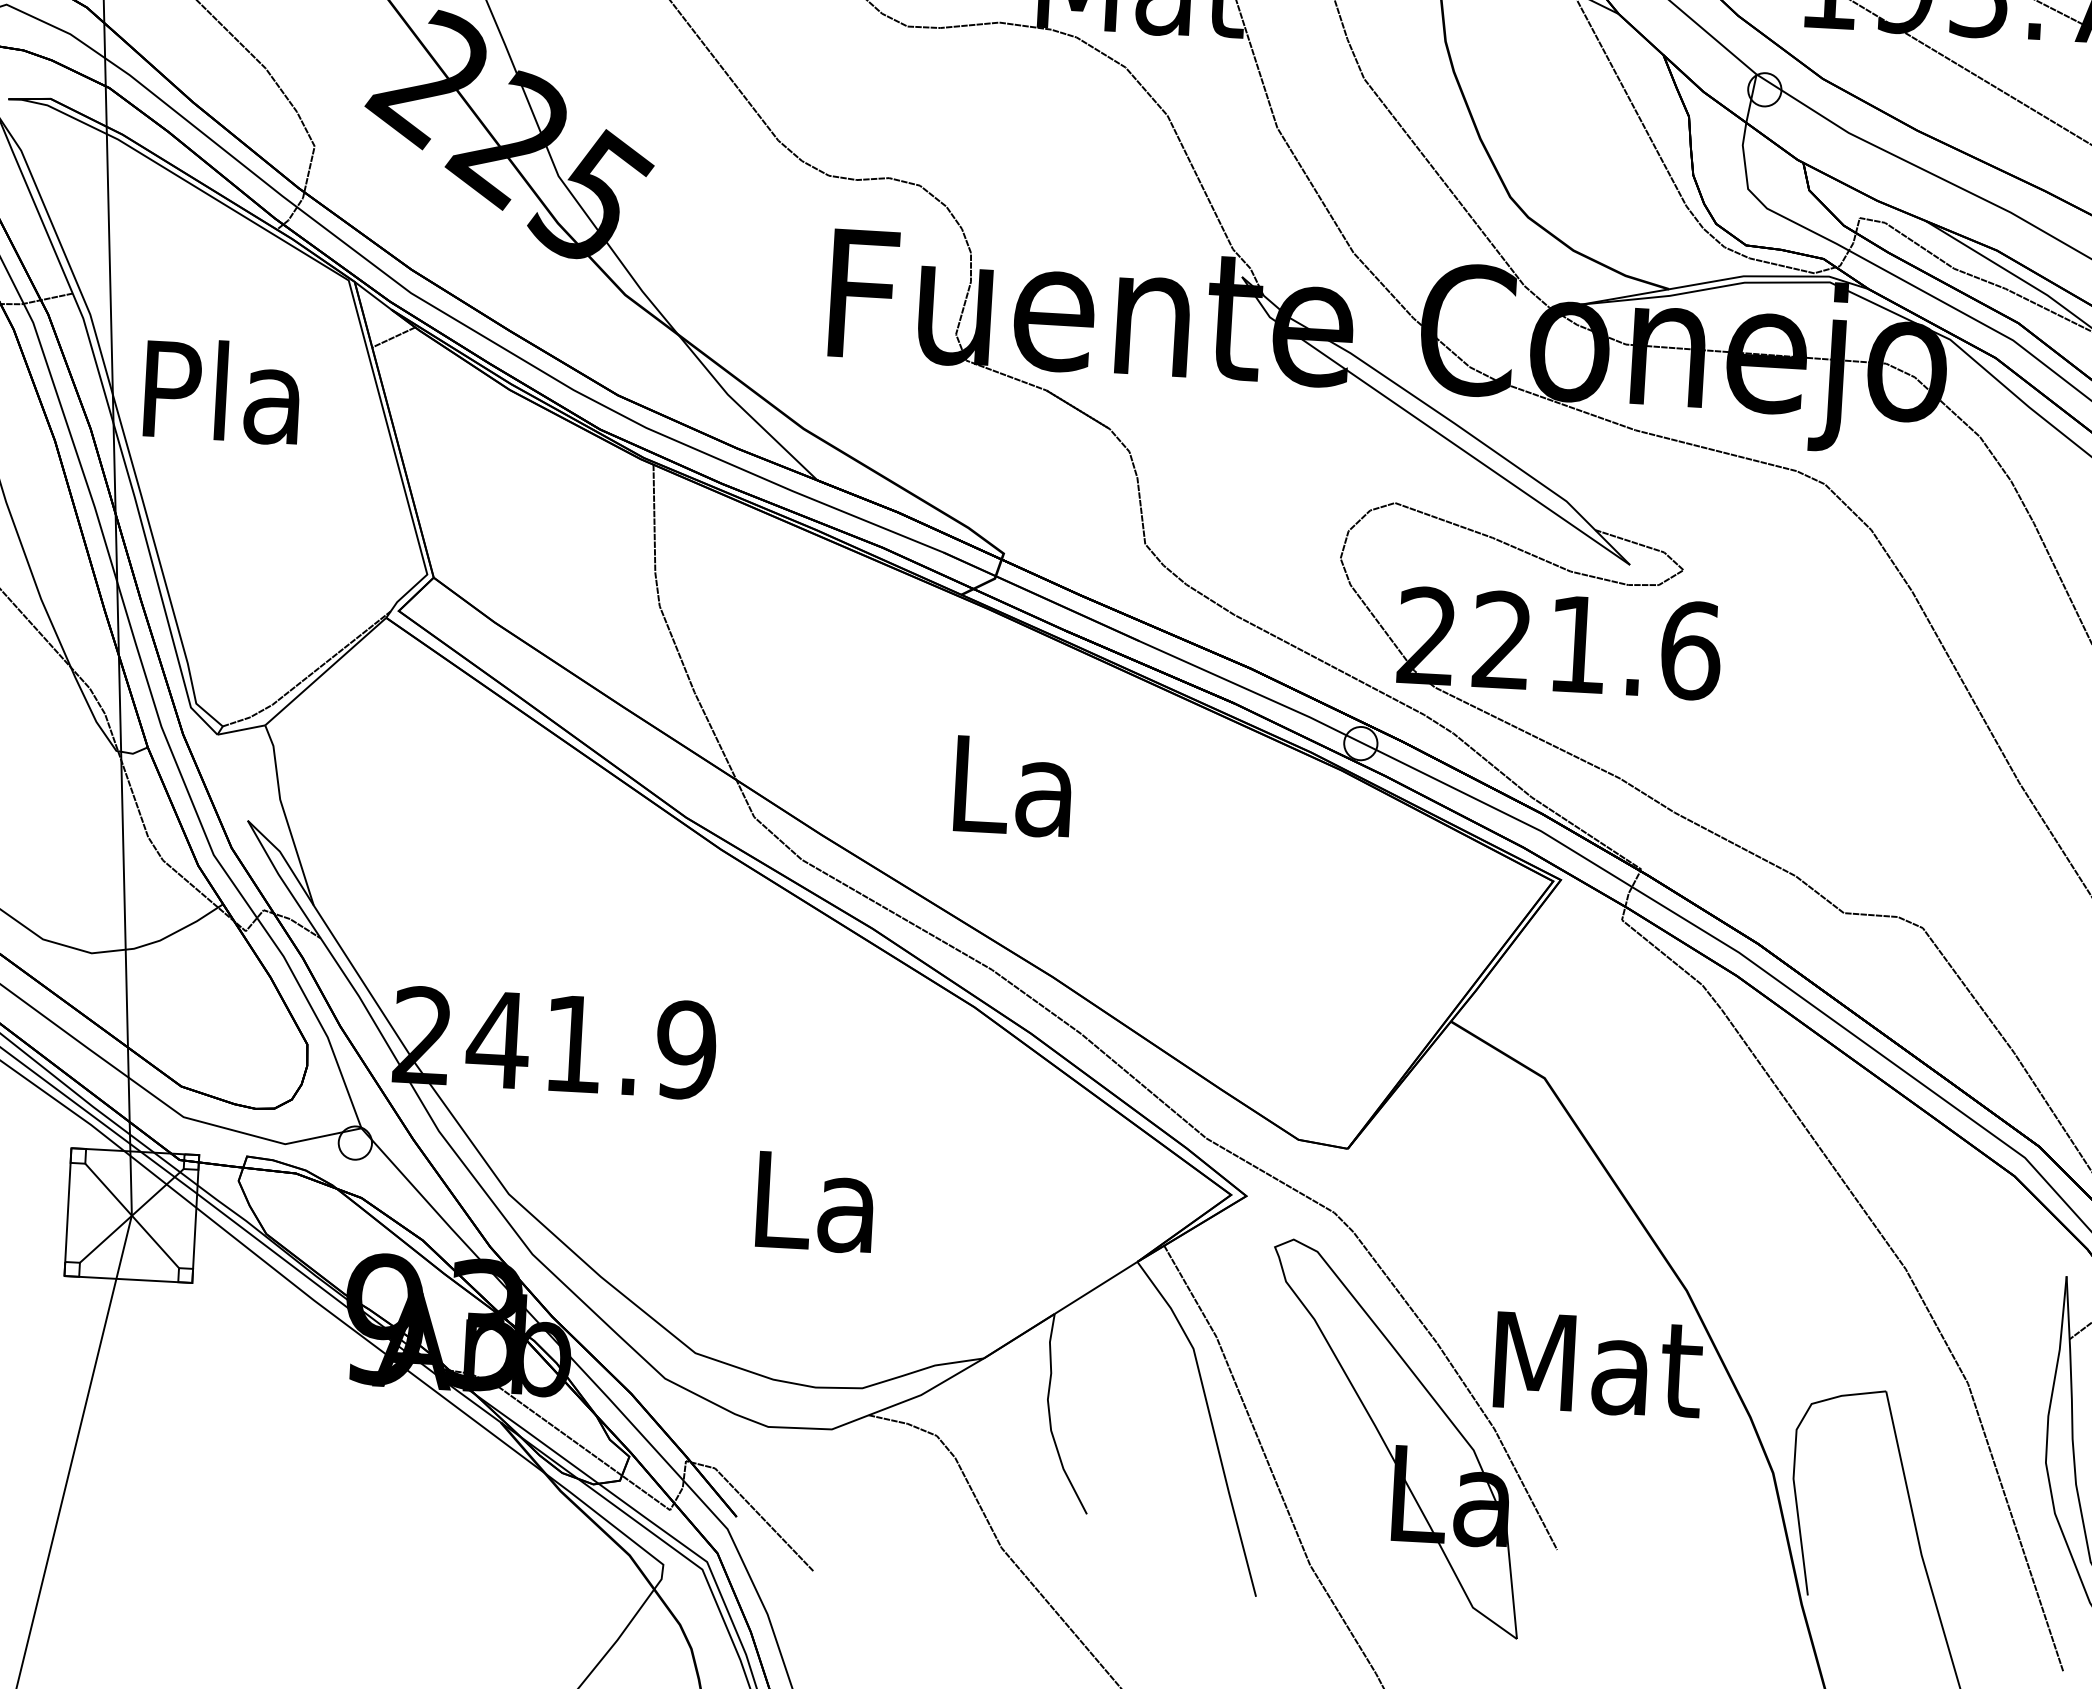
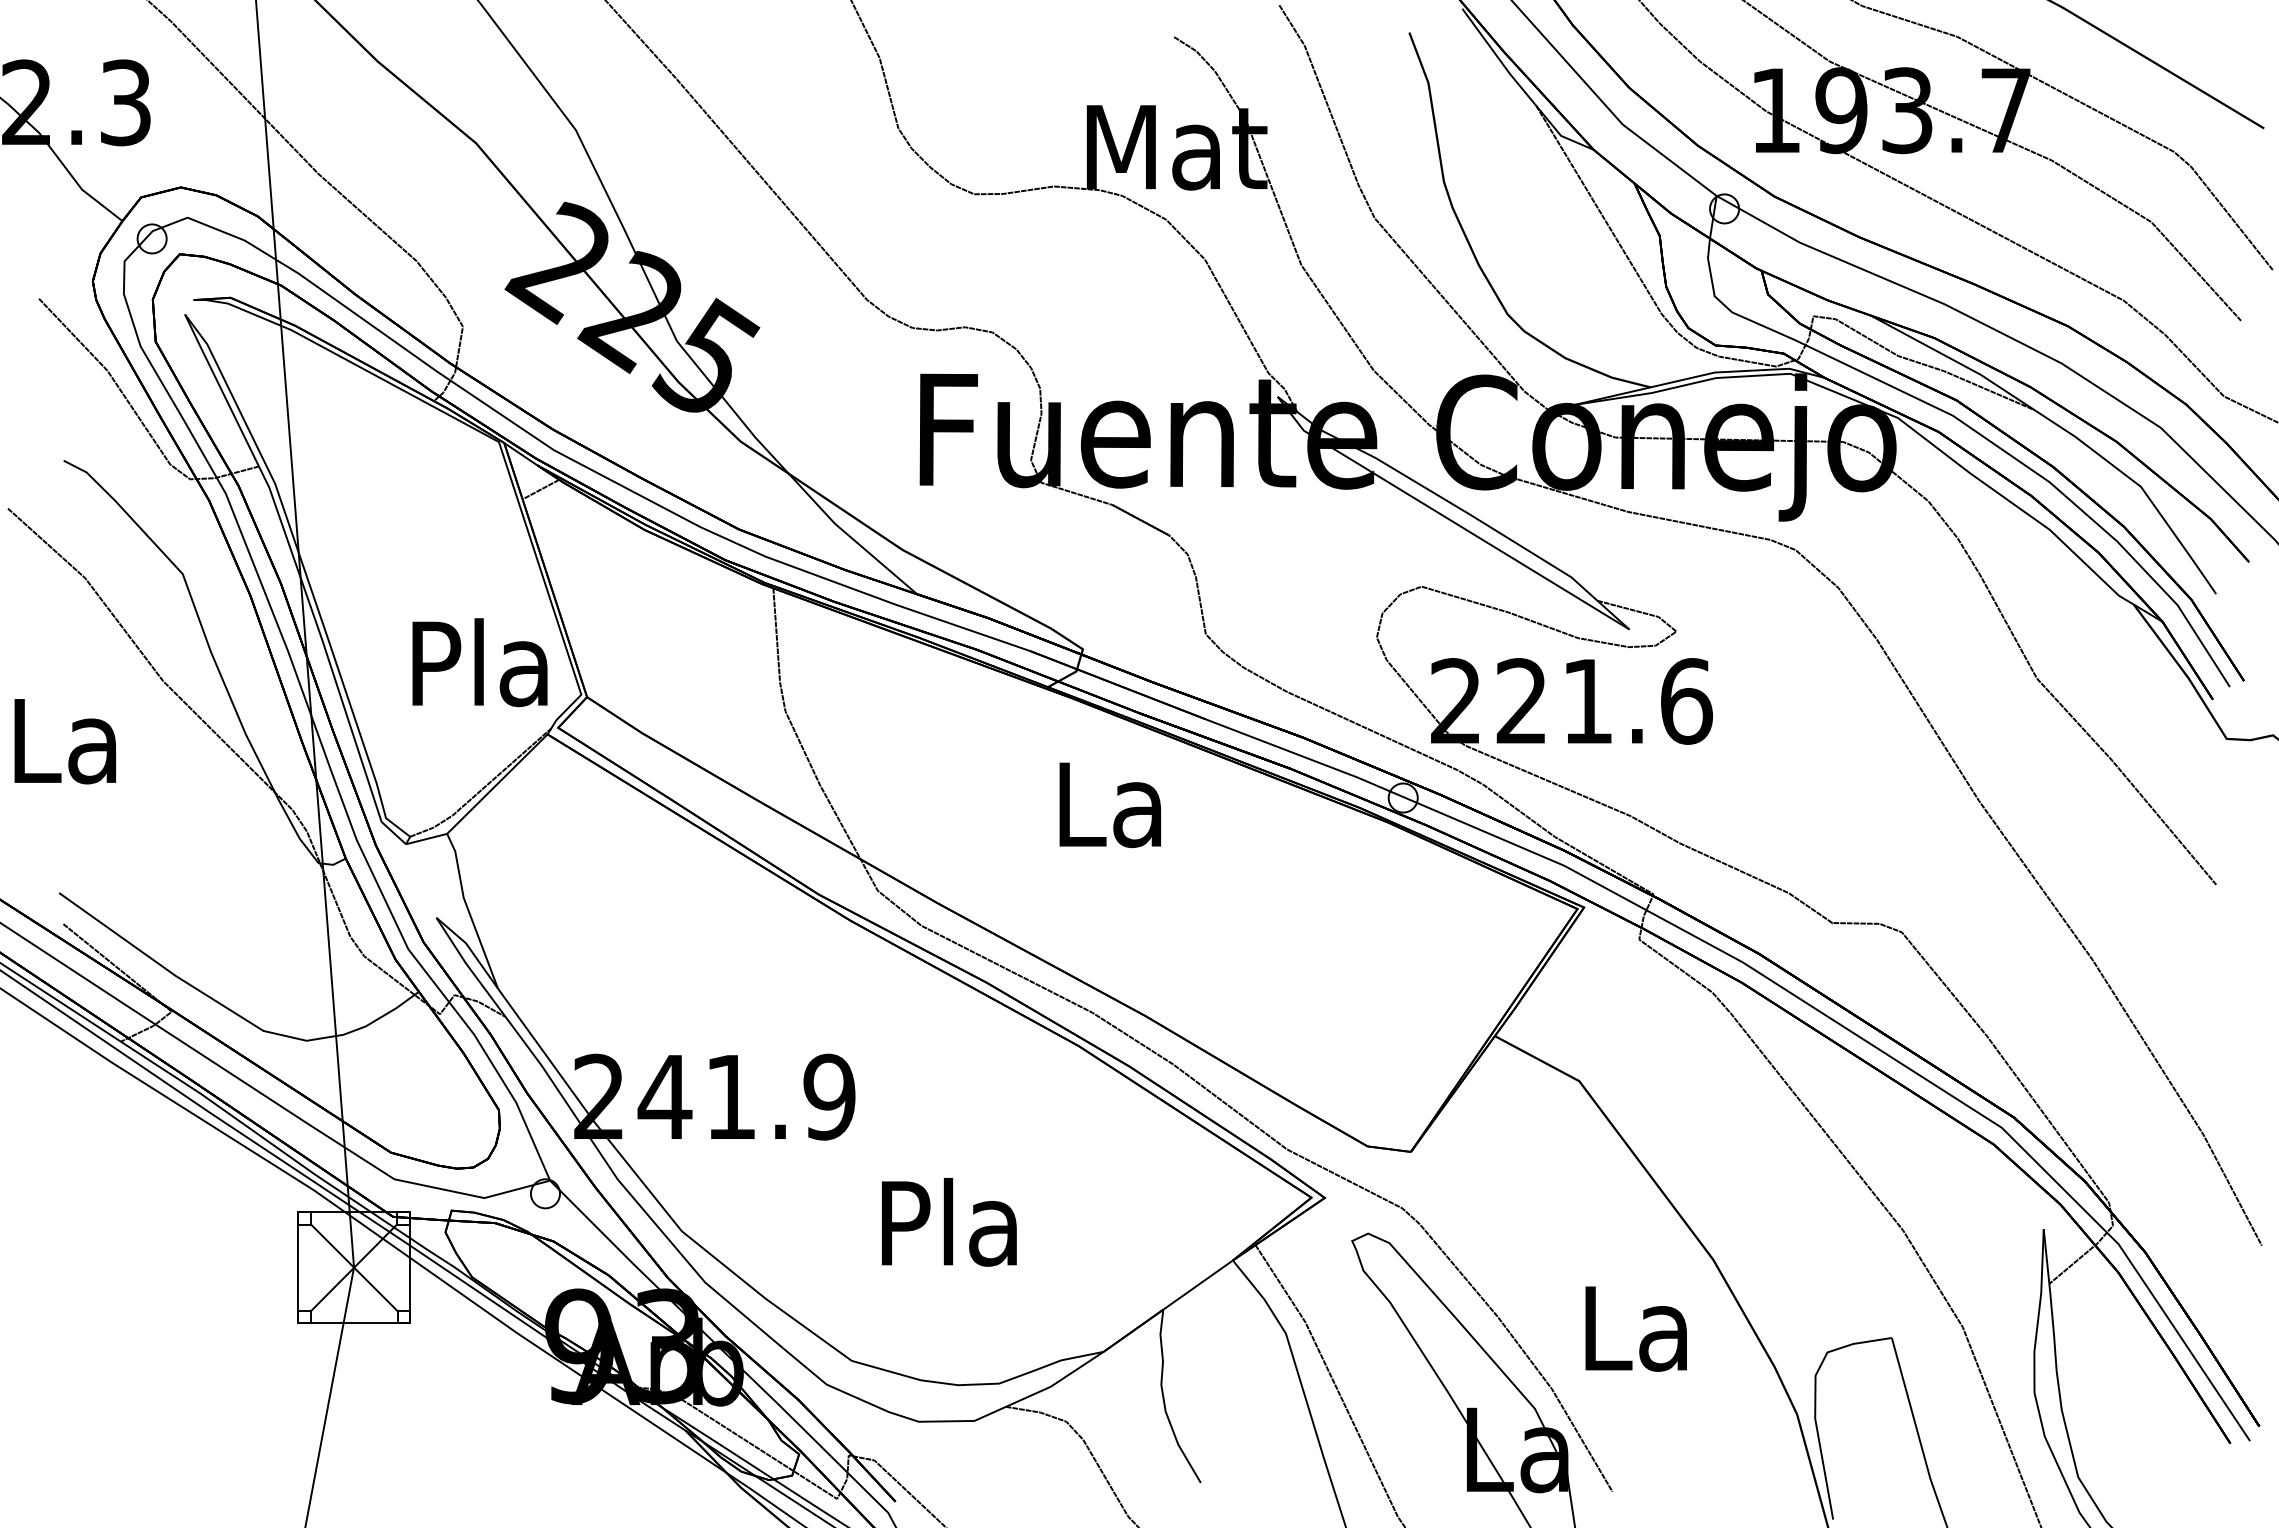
text: (221, 391) -> (479, 662), moved
text: (1012, 787) -> (1109, 805), moved
text: (814, 1200) -> (948, 1222), La -> Pla
text: (1598, 1364) -> (1639, 1328), Mat -> La

